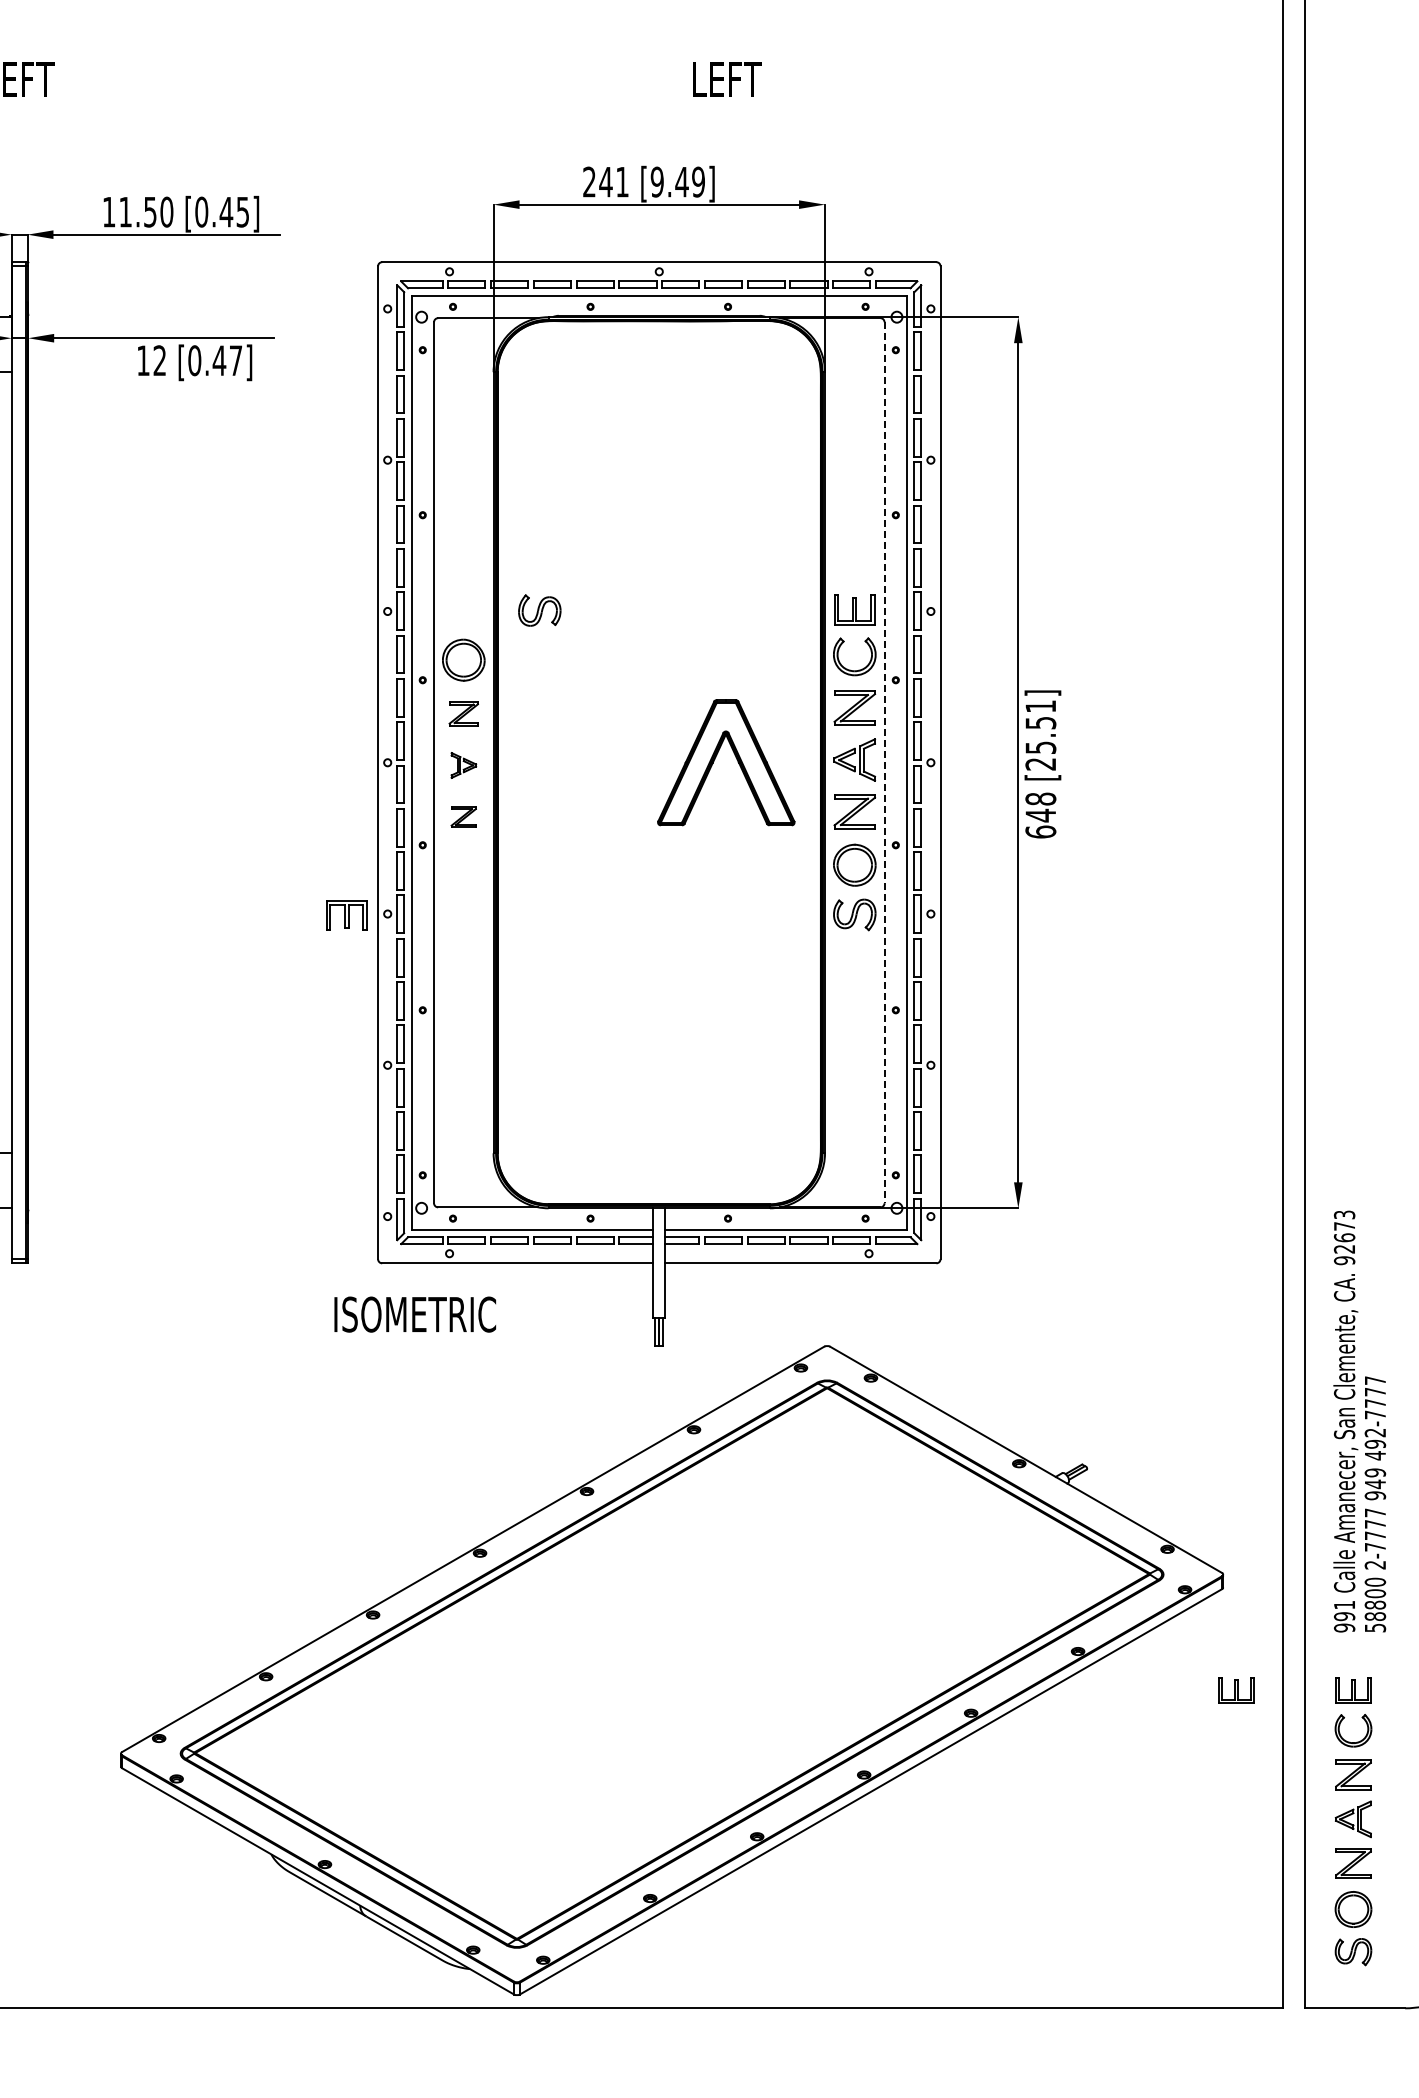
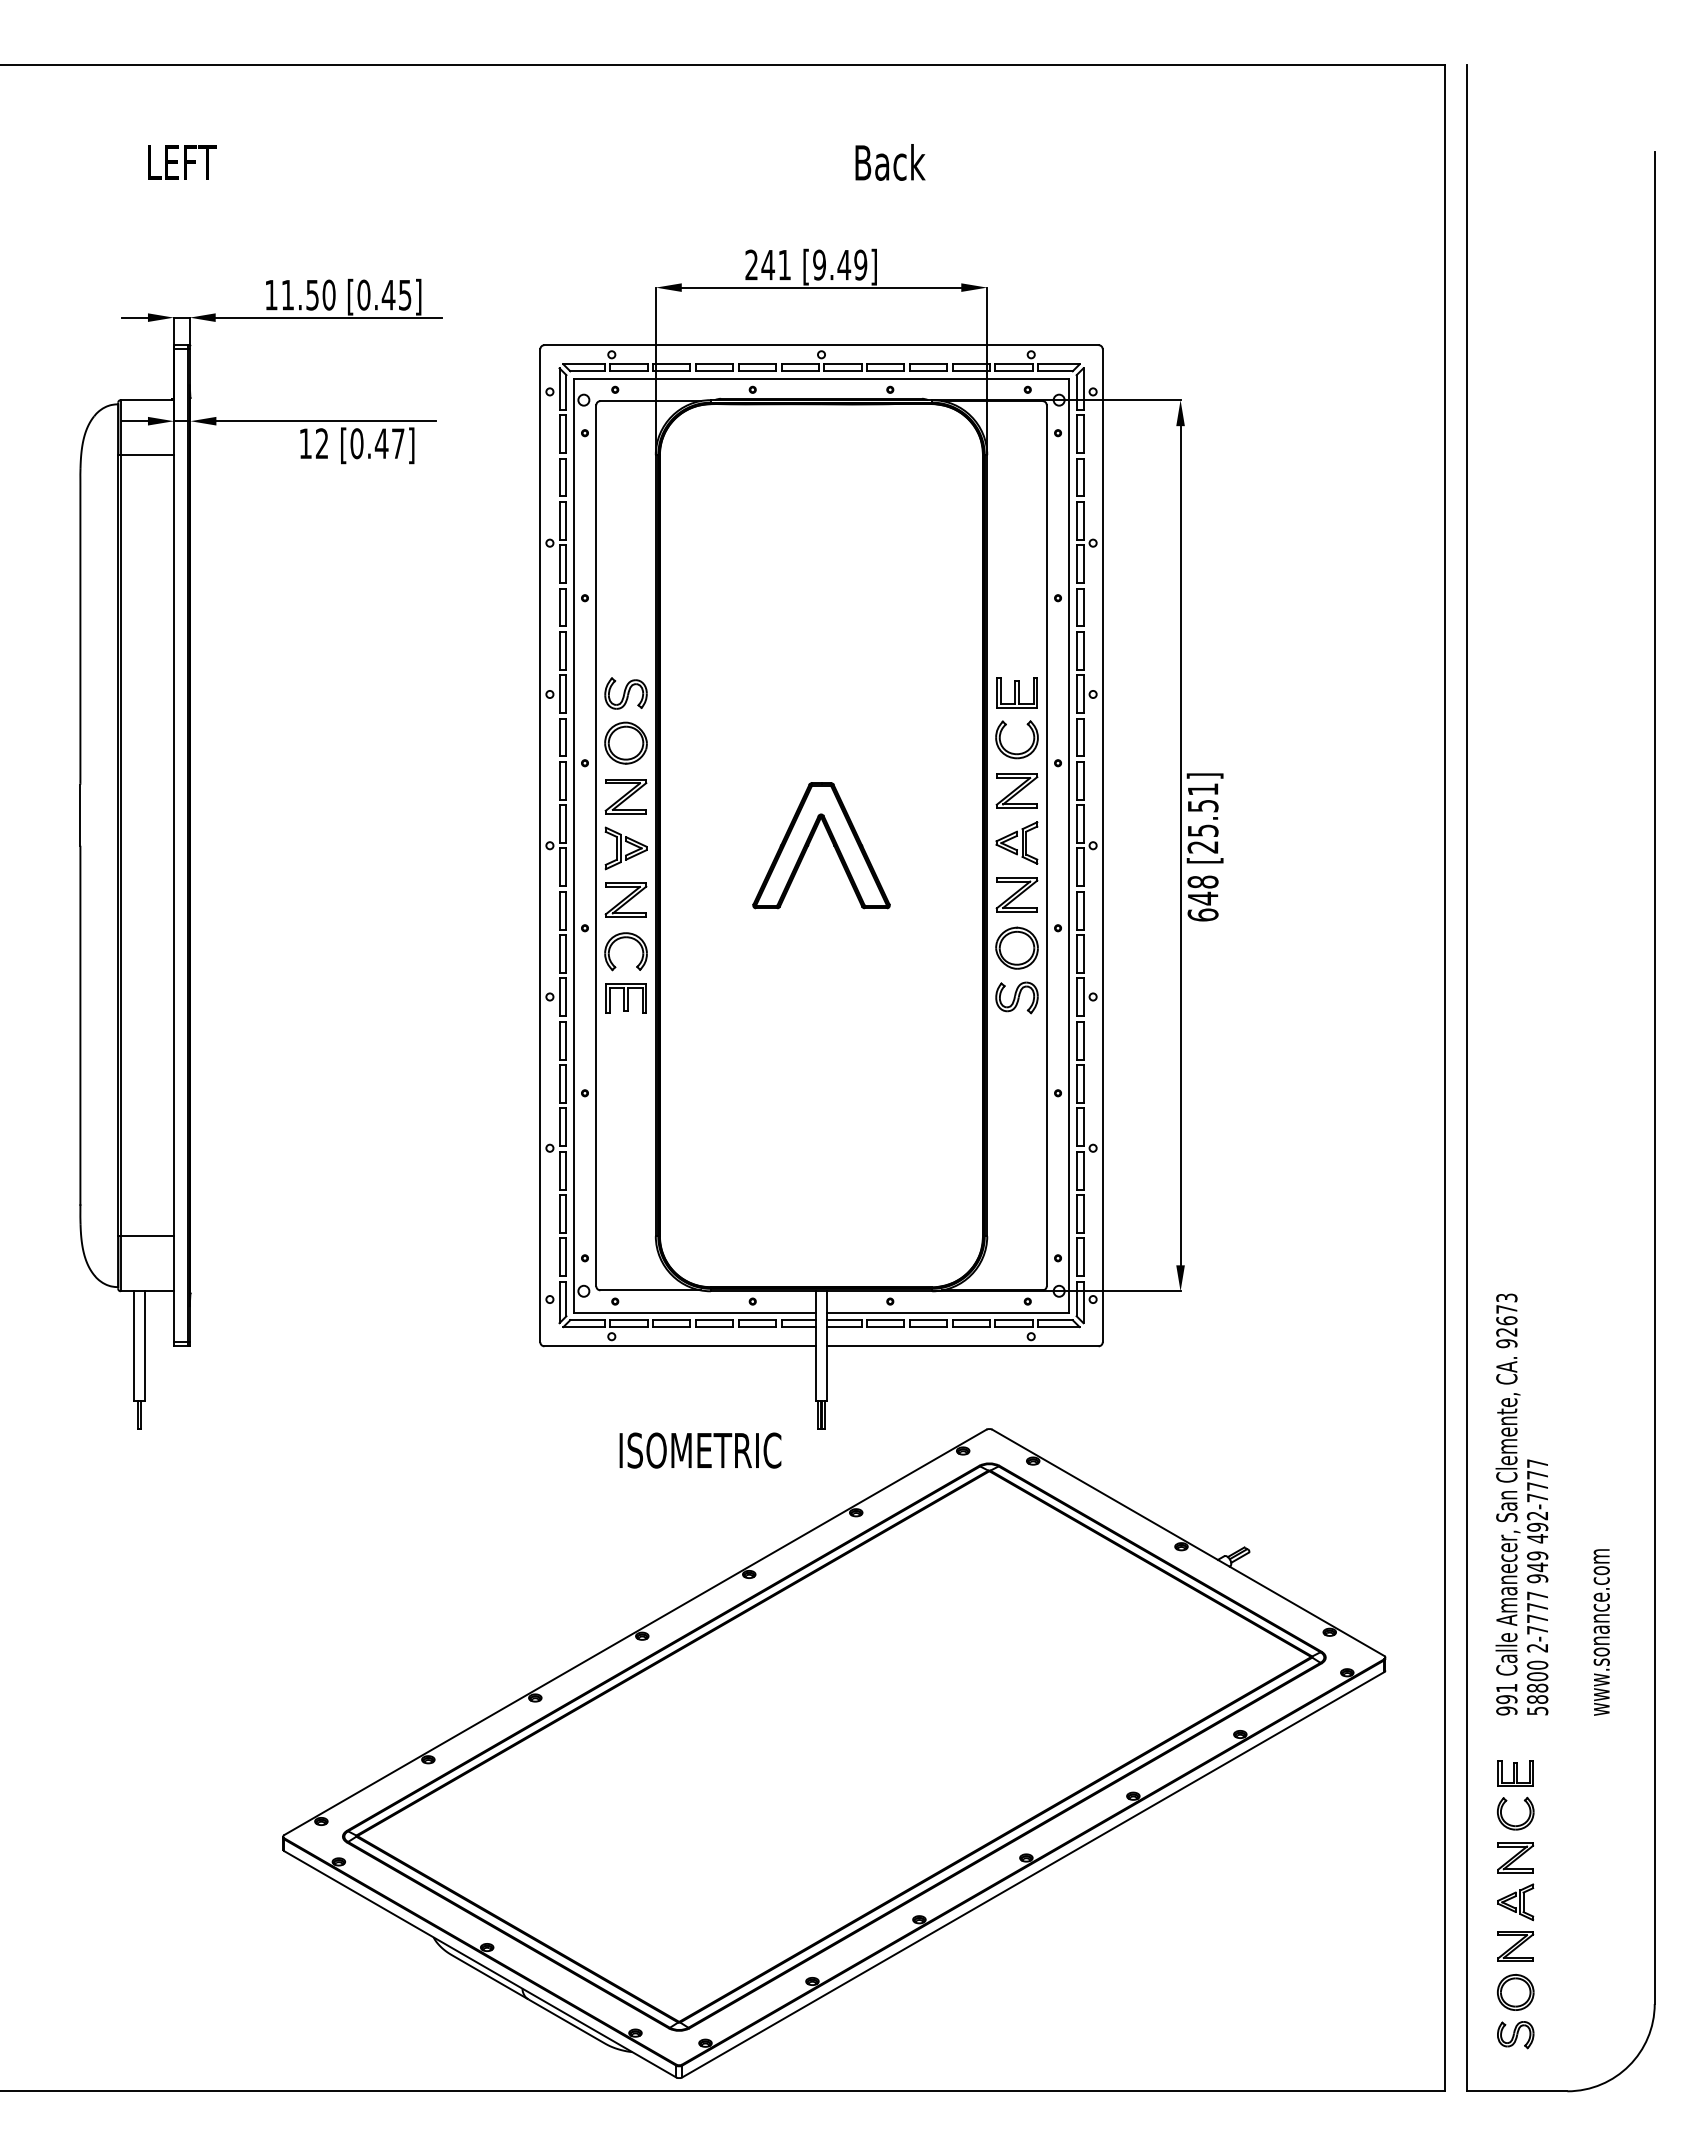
text: (728, 79) -> (890, 162), LEFT -> Back
part: (539, 610) -> (625, 693), moved
part: (463, 713) -> (625, 796), size x1.43
part: (735, 757) -> (830, 840), moved
line: (884, 763) -> (1046, 846), dashed -> solid
part: (463, 765) -> (625, 848), size x1.67
part: (463, 816) -> (625, 899), size x1.67
part: (463, 855) -> (625, 938), added
part: (346, 915) -> (625, 998), moved
text: (415, 1314) -> (700, 1450), moved
part: (1236, 1690) -> (1398, 1773), removed

